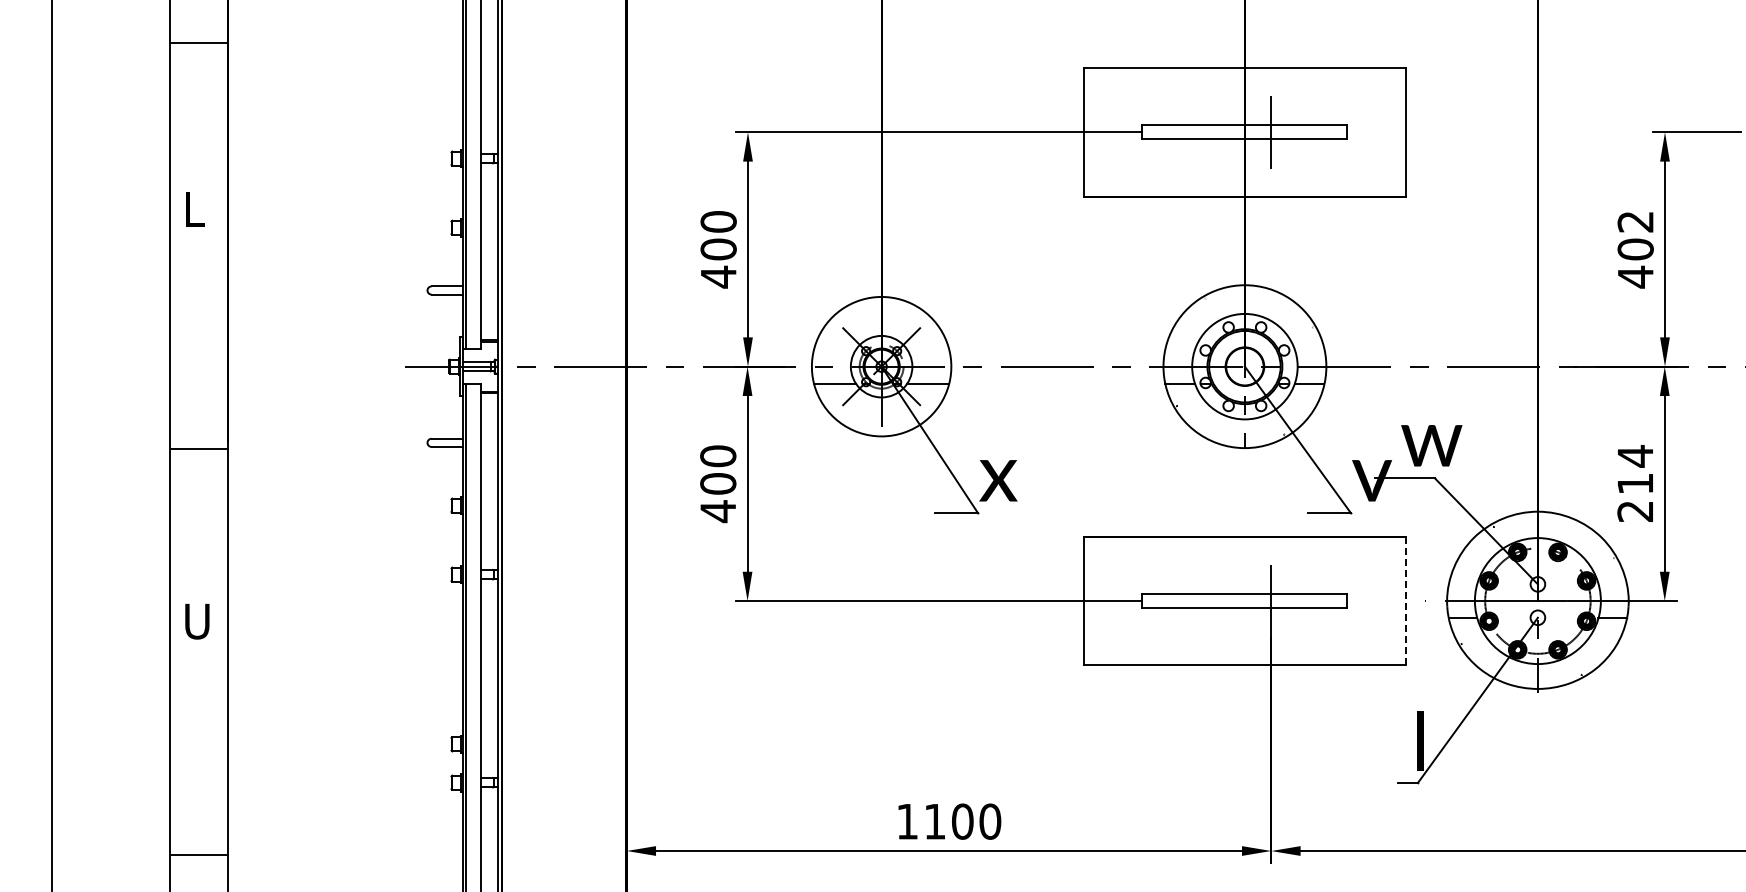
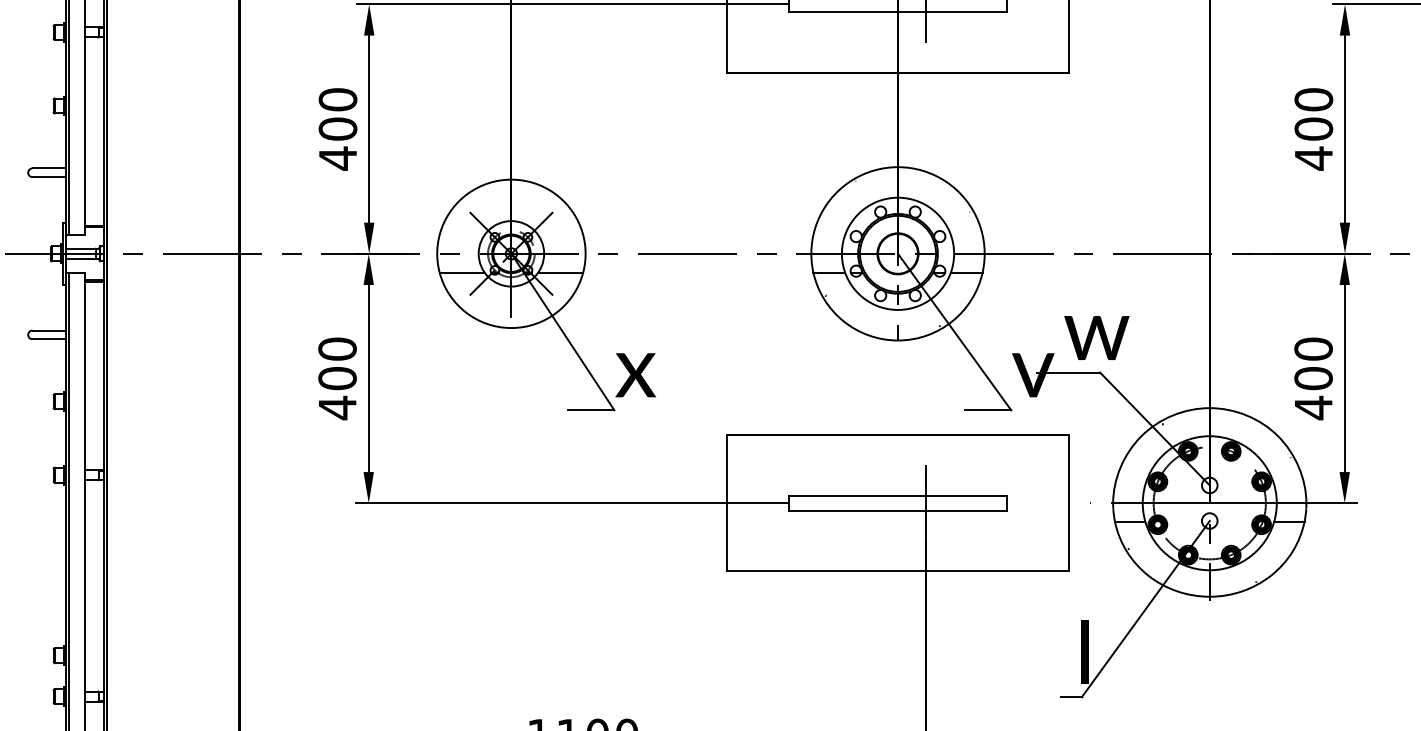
text: (1635, 221) -> (1313, 99), 402 -> 400
text: (1635, 484) -> (1313, 379), 214 -> 400
line: (1406, 600) -> (1069, 502), dashed -> solid

